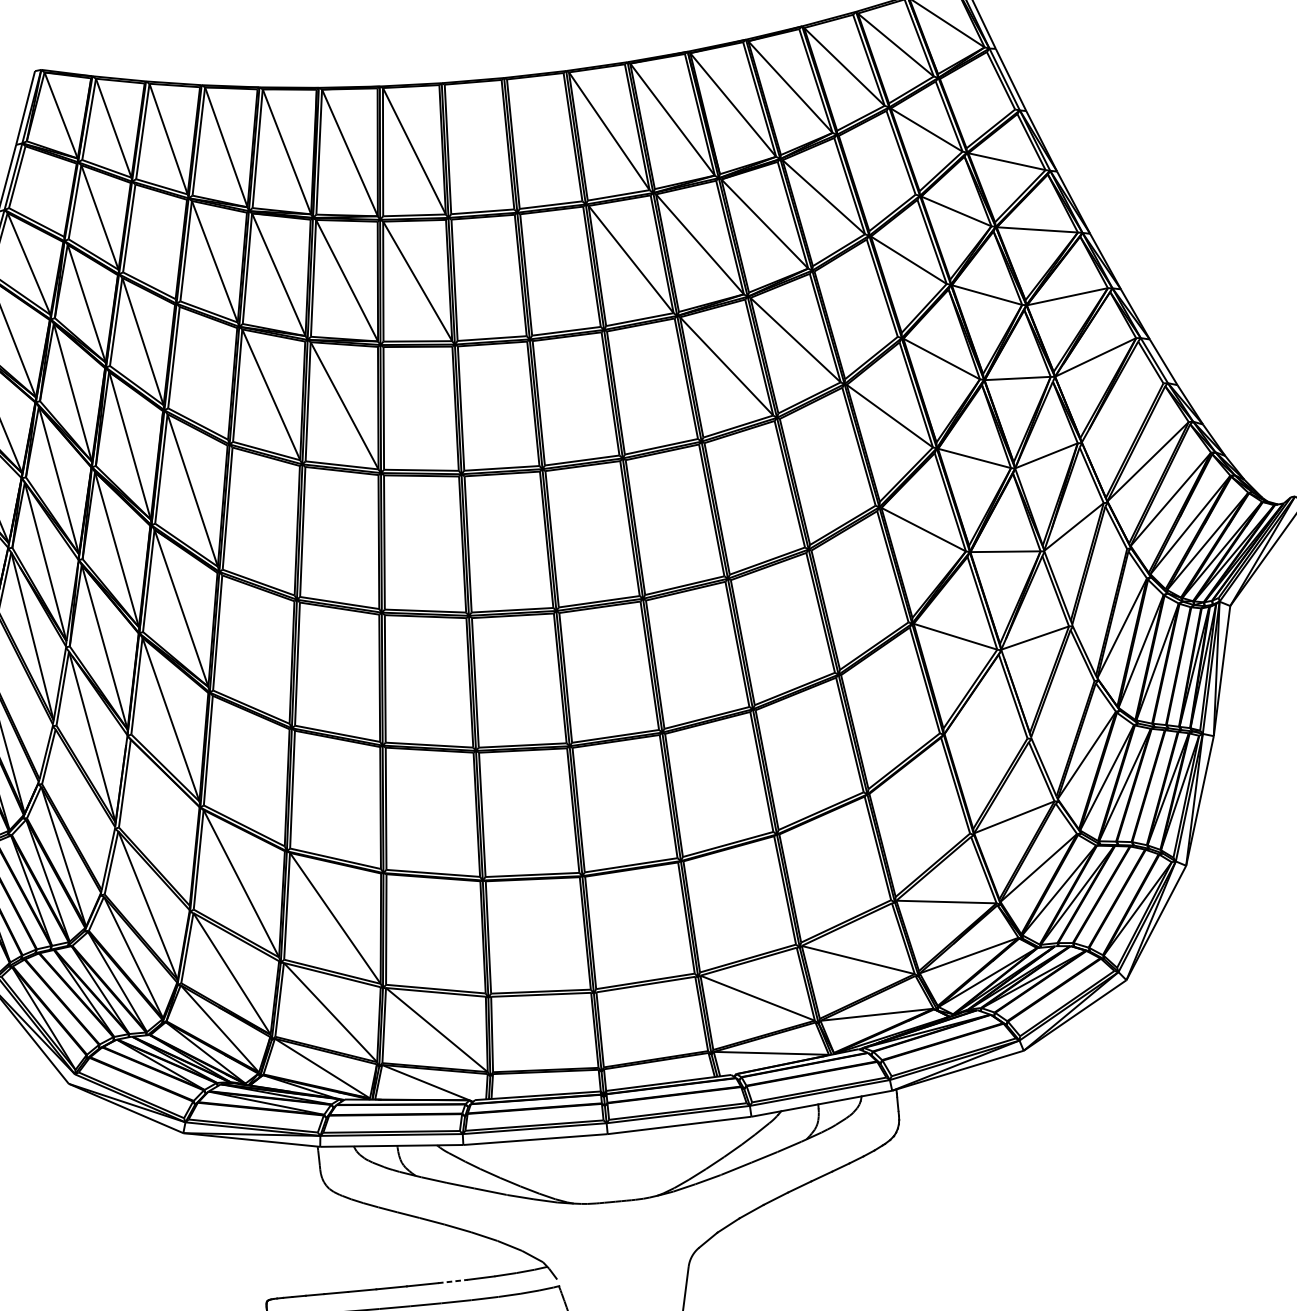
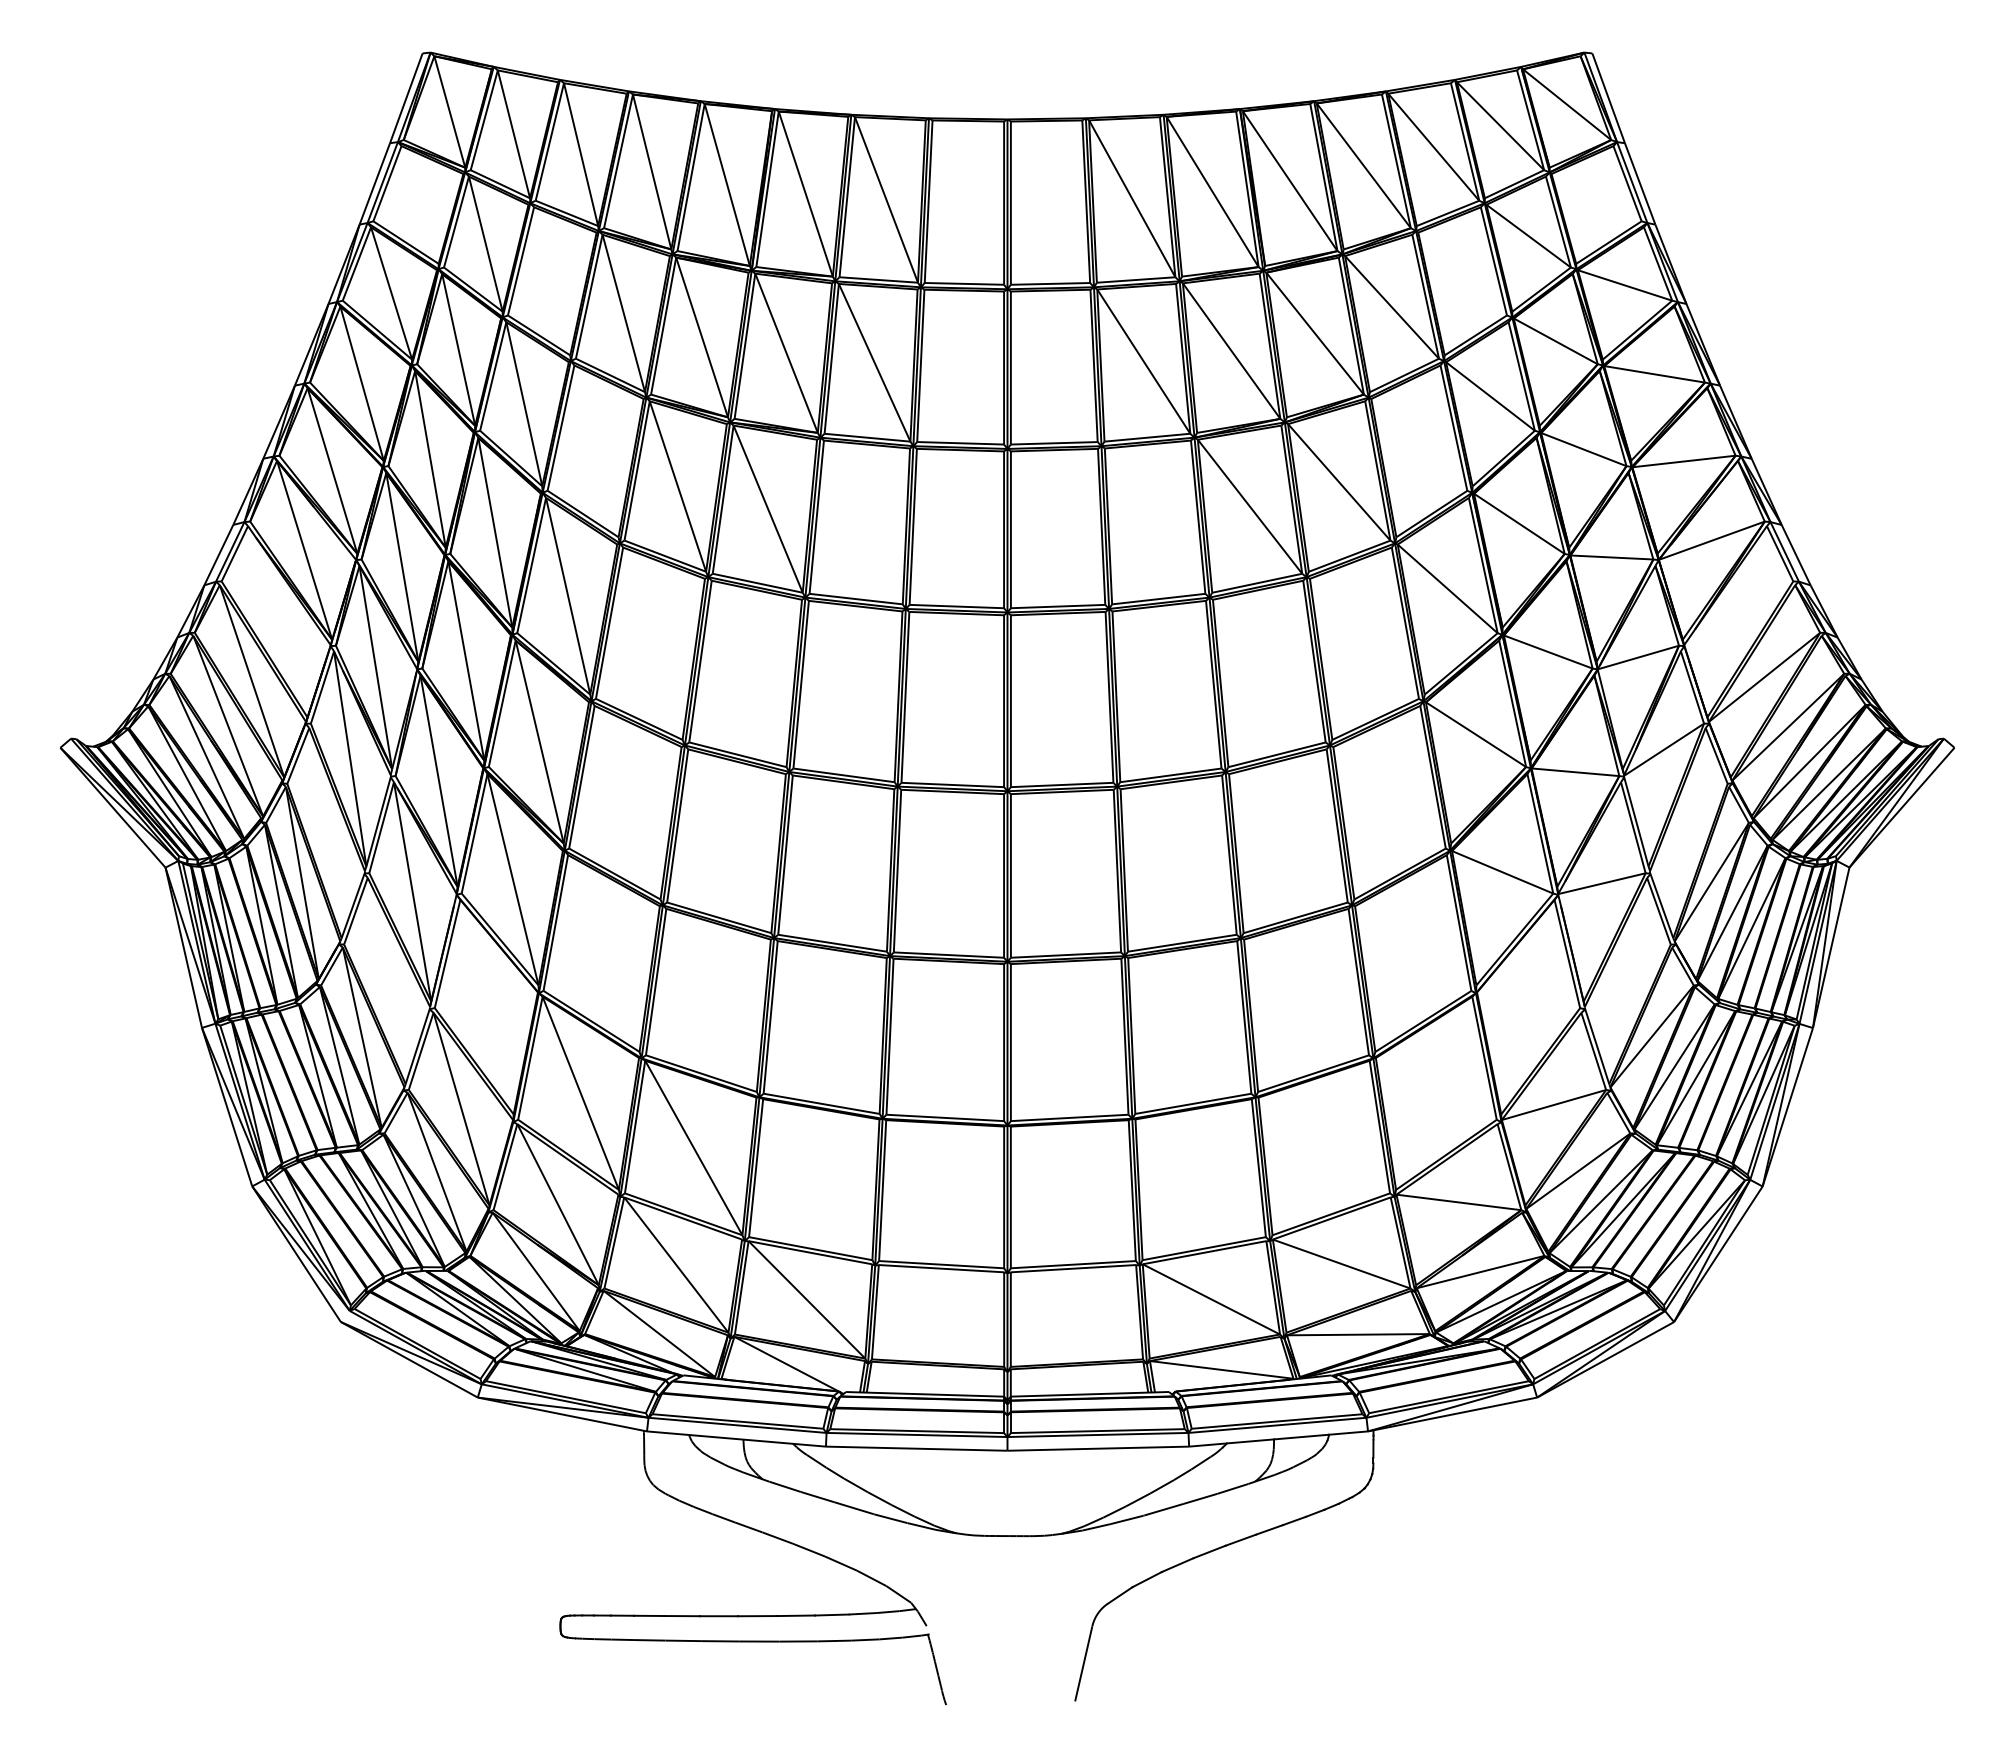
line: (453, 1281) -> (796, 1615), dashed -> solid

